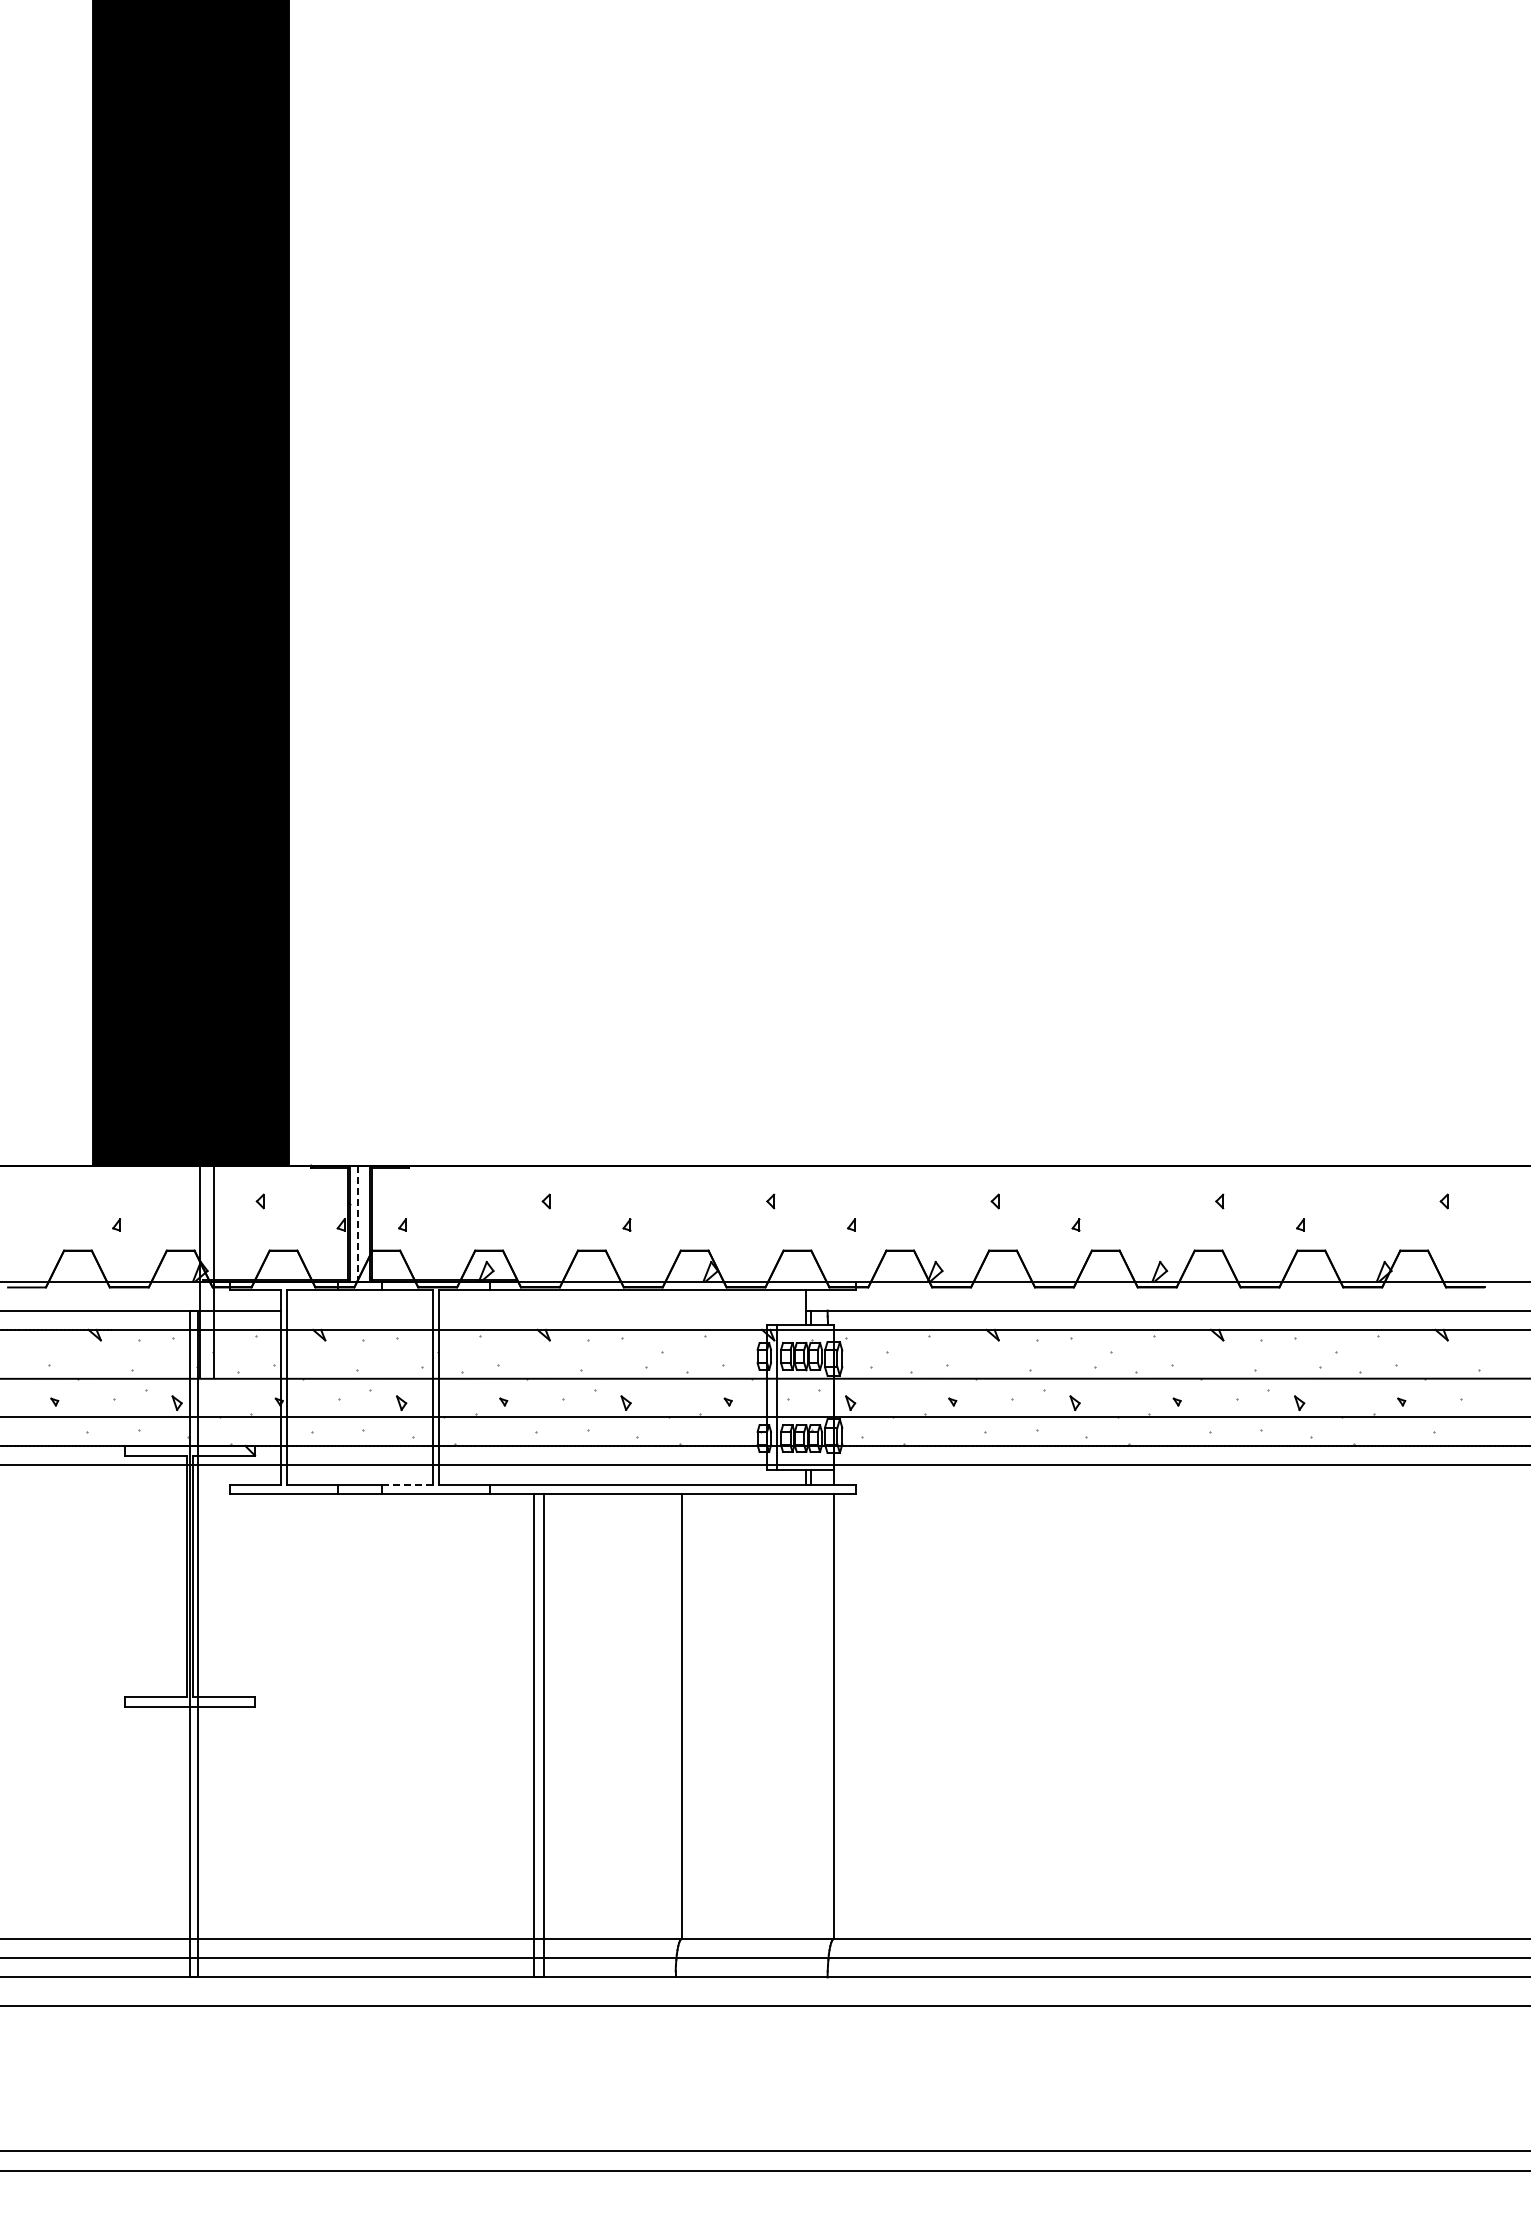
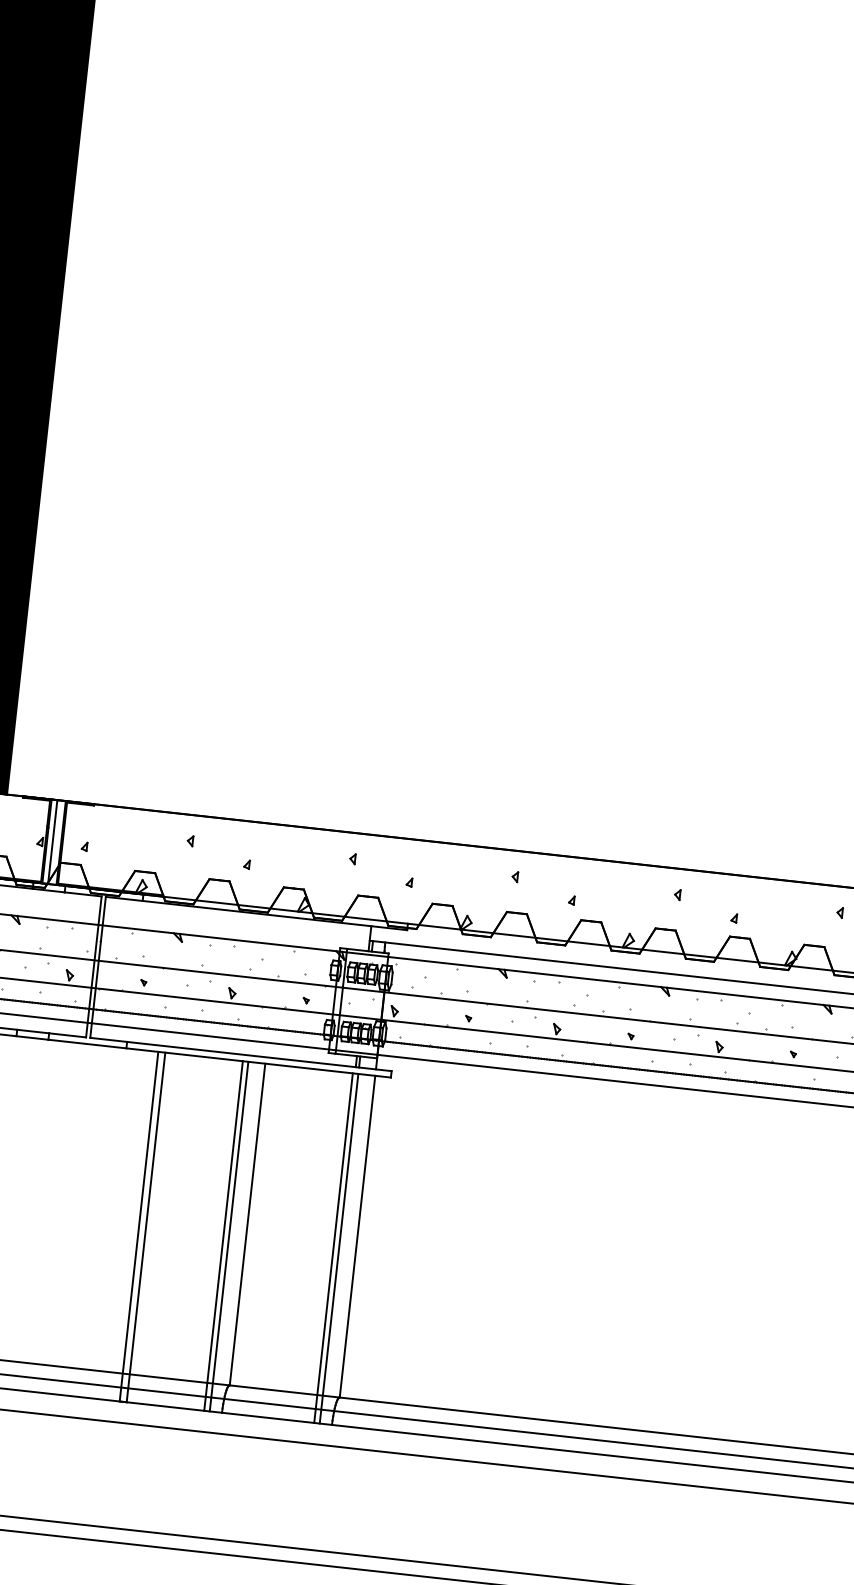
line: (358, 1223) -> (52, 842), dashed -> solid
line: (407, 1485) -> (67, 1035), dashed -> solid
line: (651, 1735) -> (223, 1235), added
line: (658, 1735) -> (228, 1236), added
line: (803, 1735) -> (333, 1247), added
line: (810, 1735) -> (338, 1248), added

